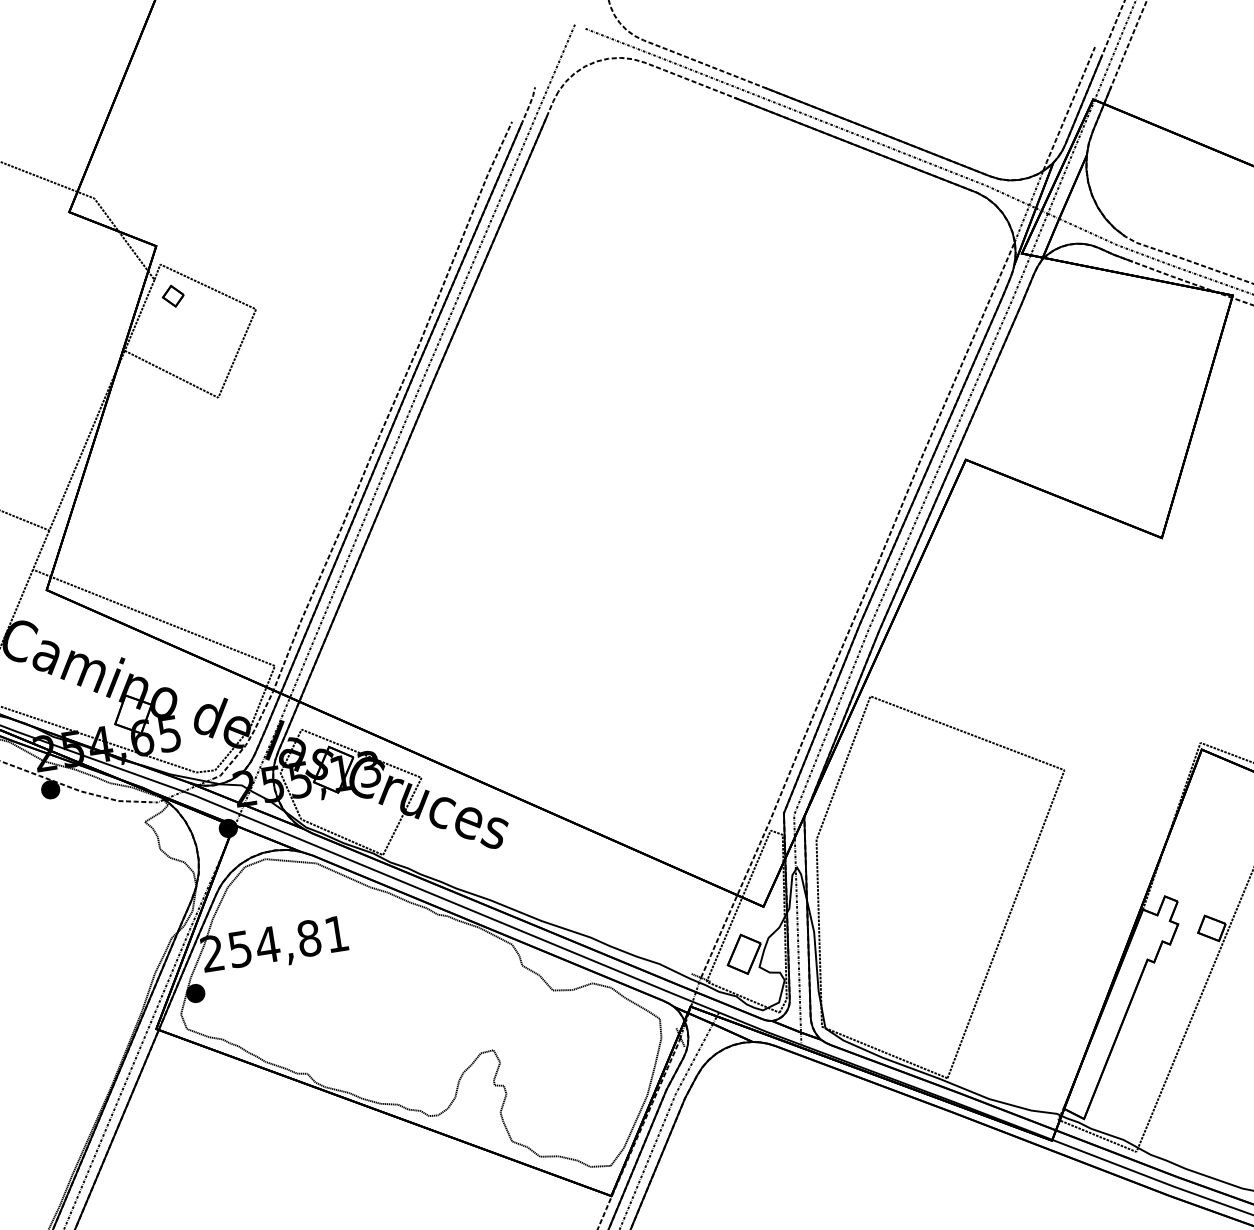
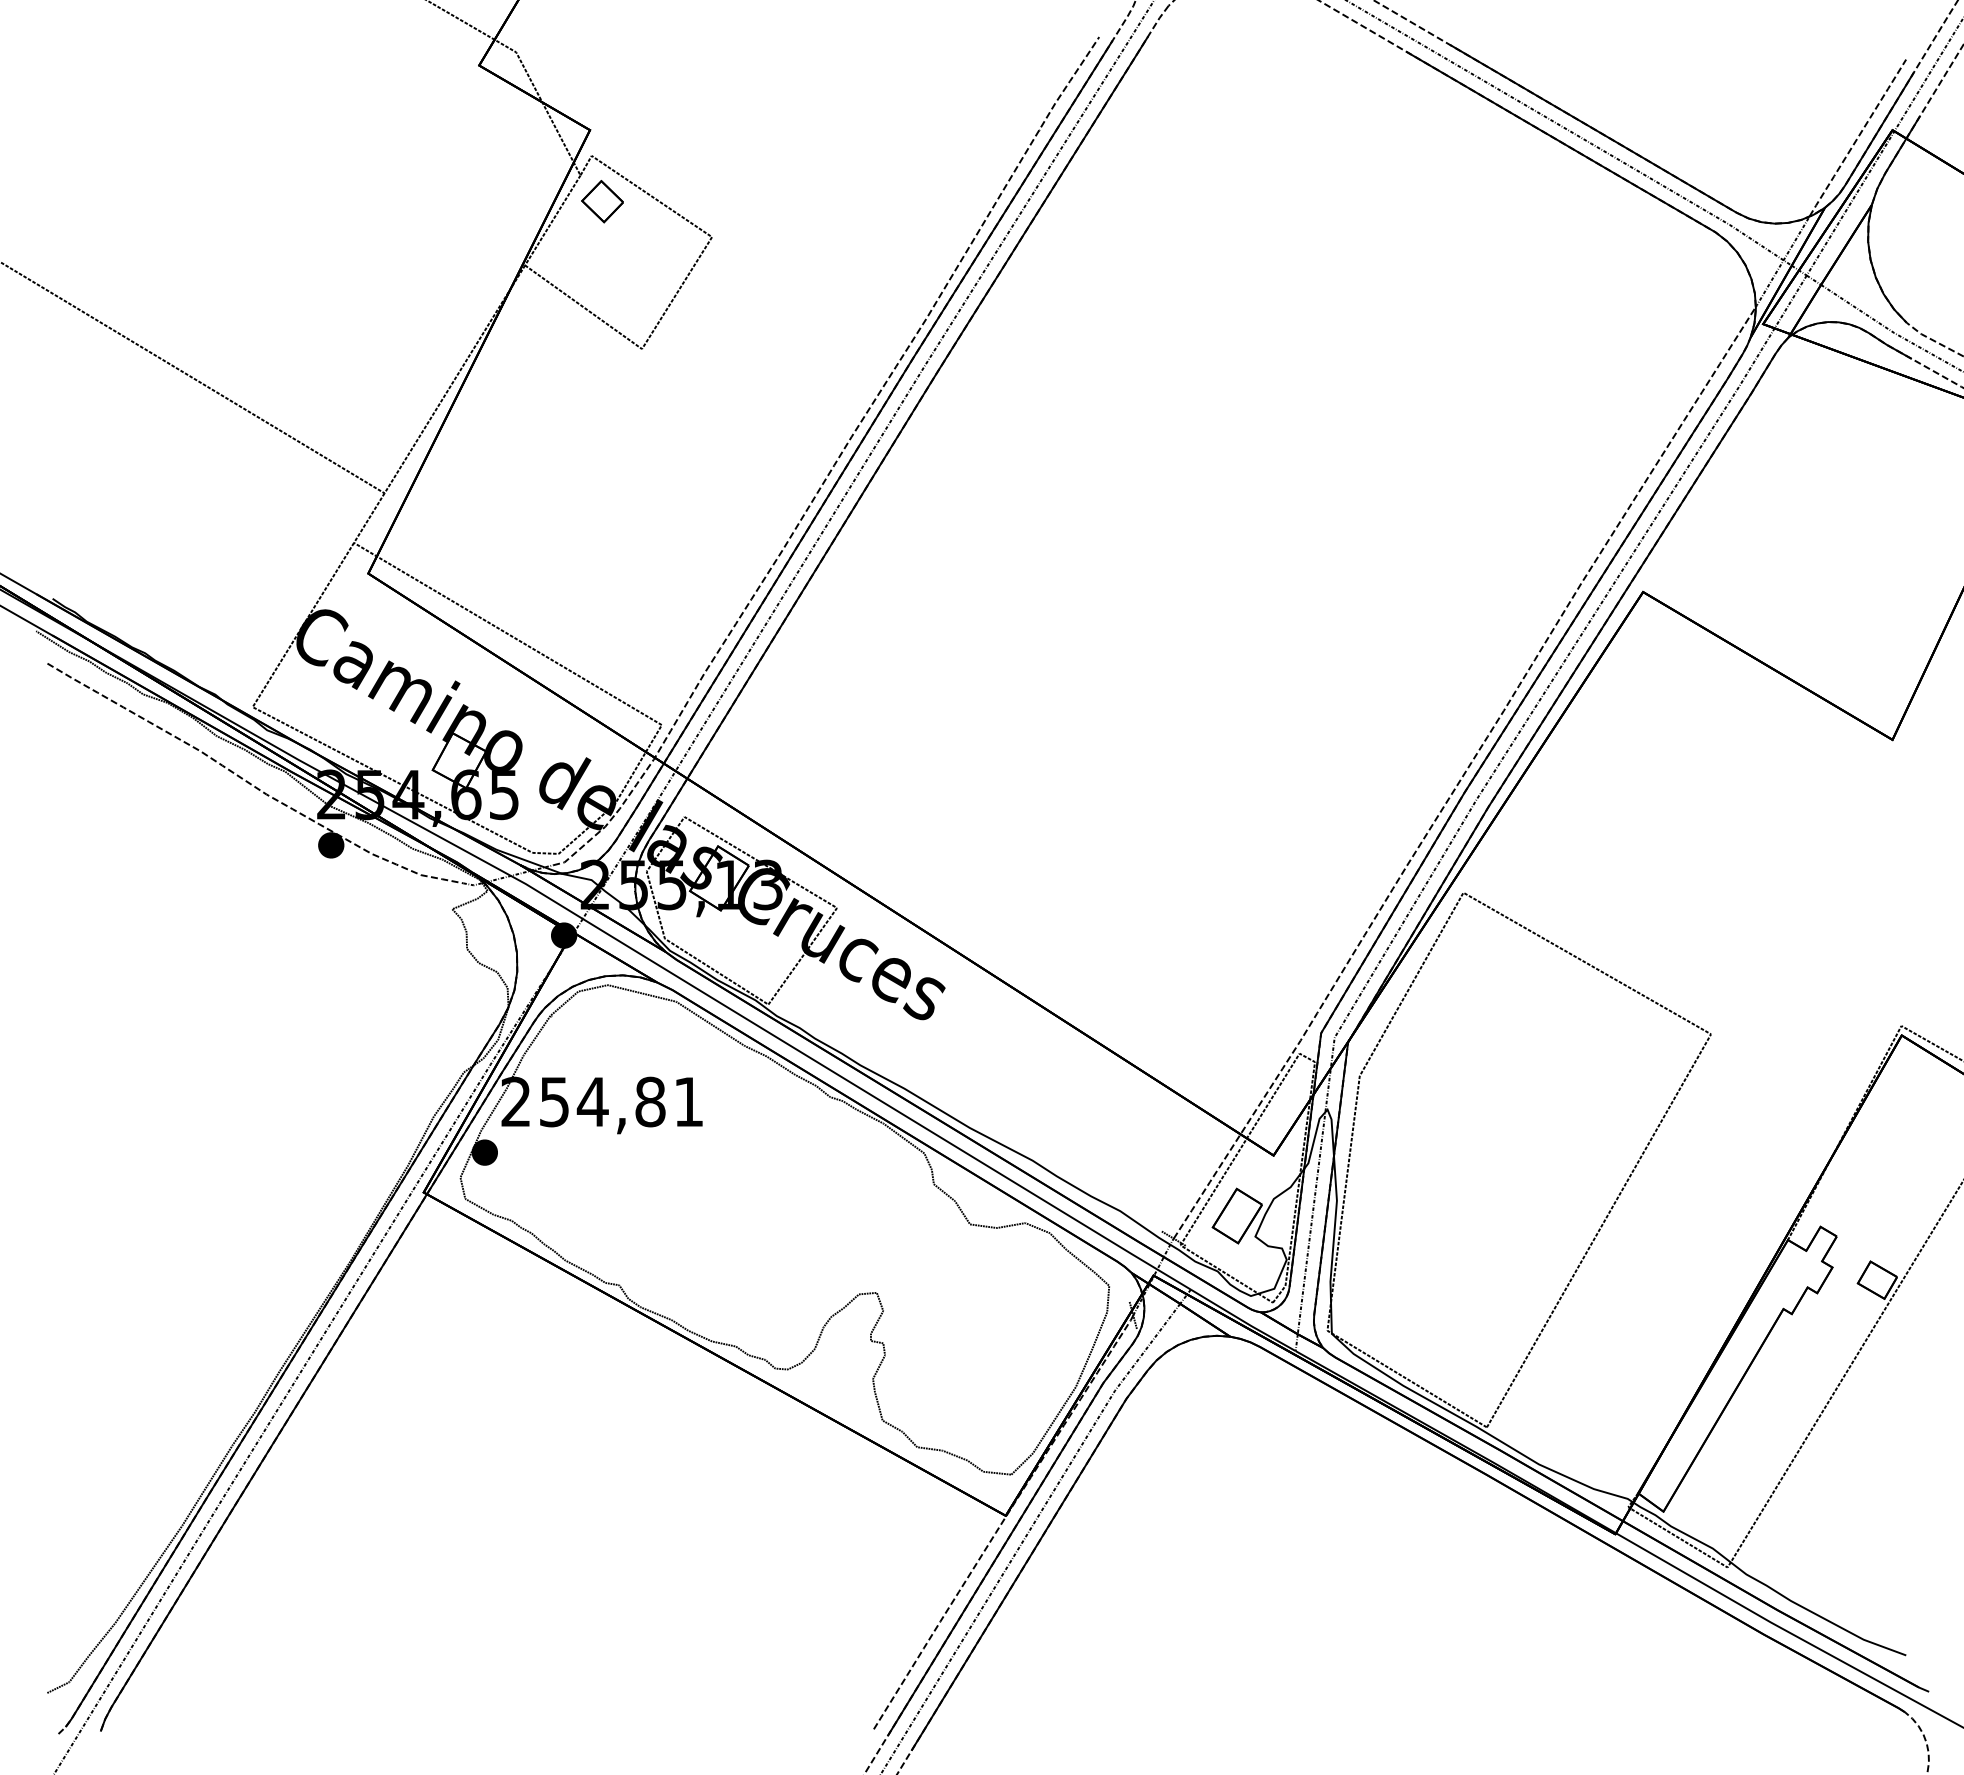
part: (173, 296) -> (602, 201), size x1.43

